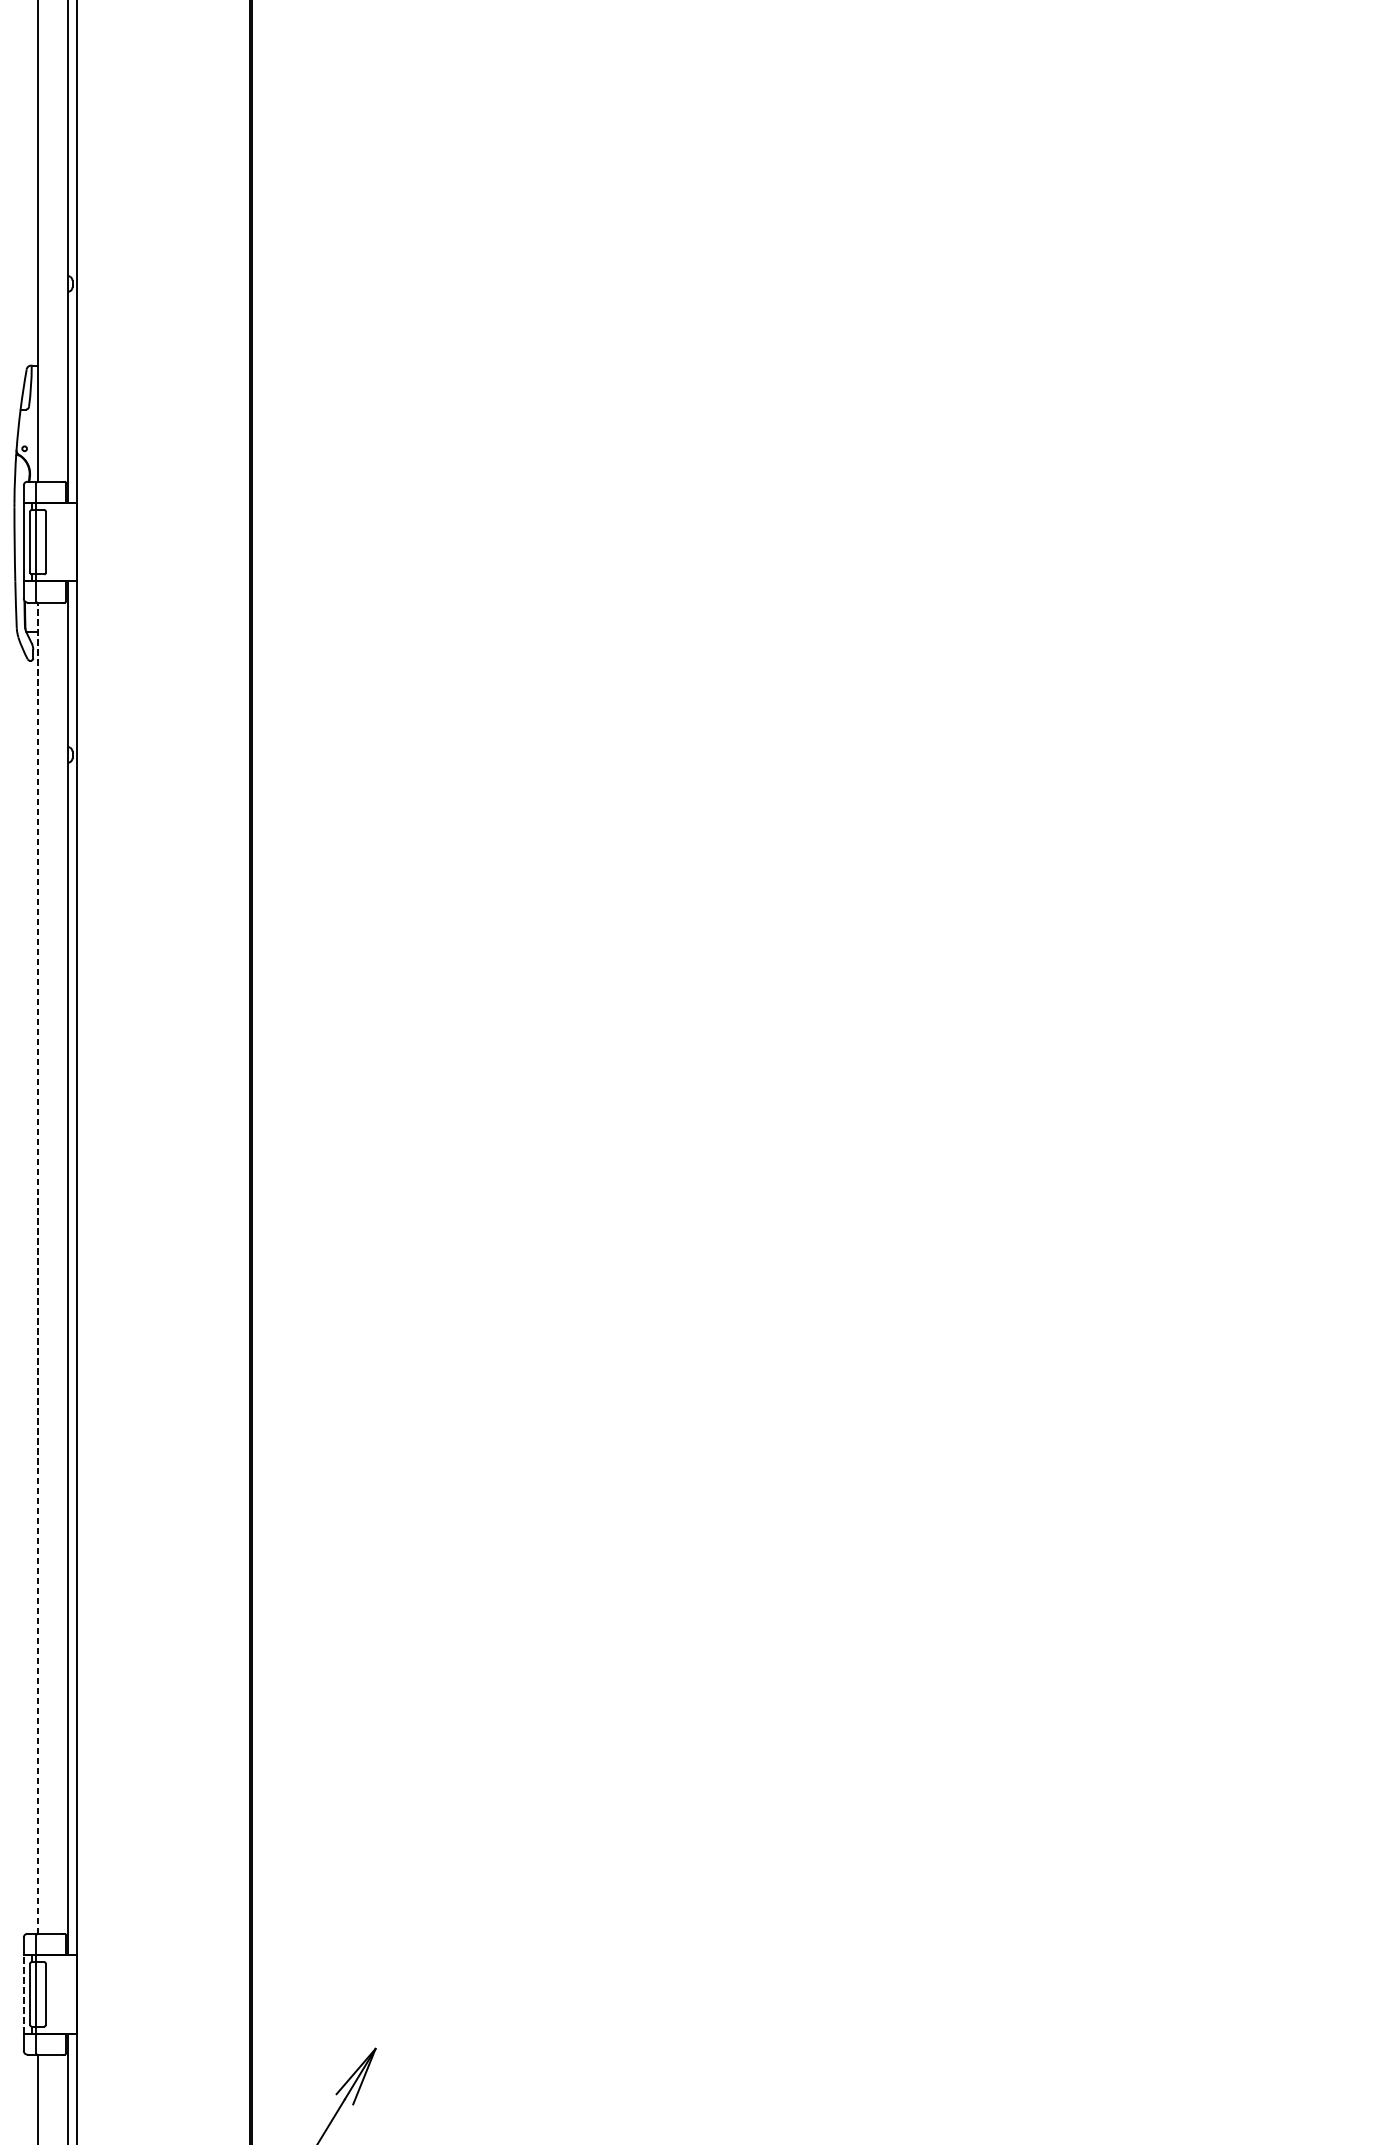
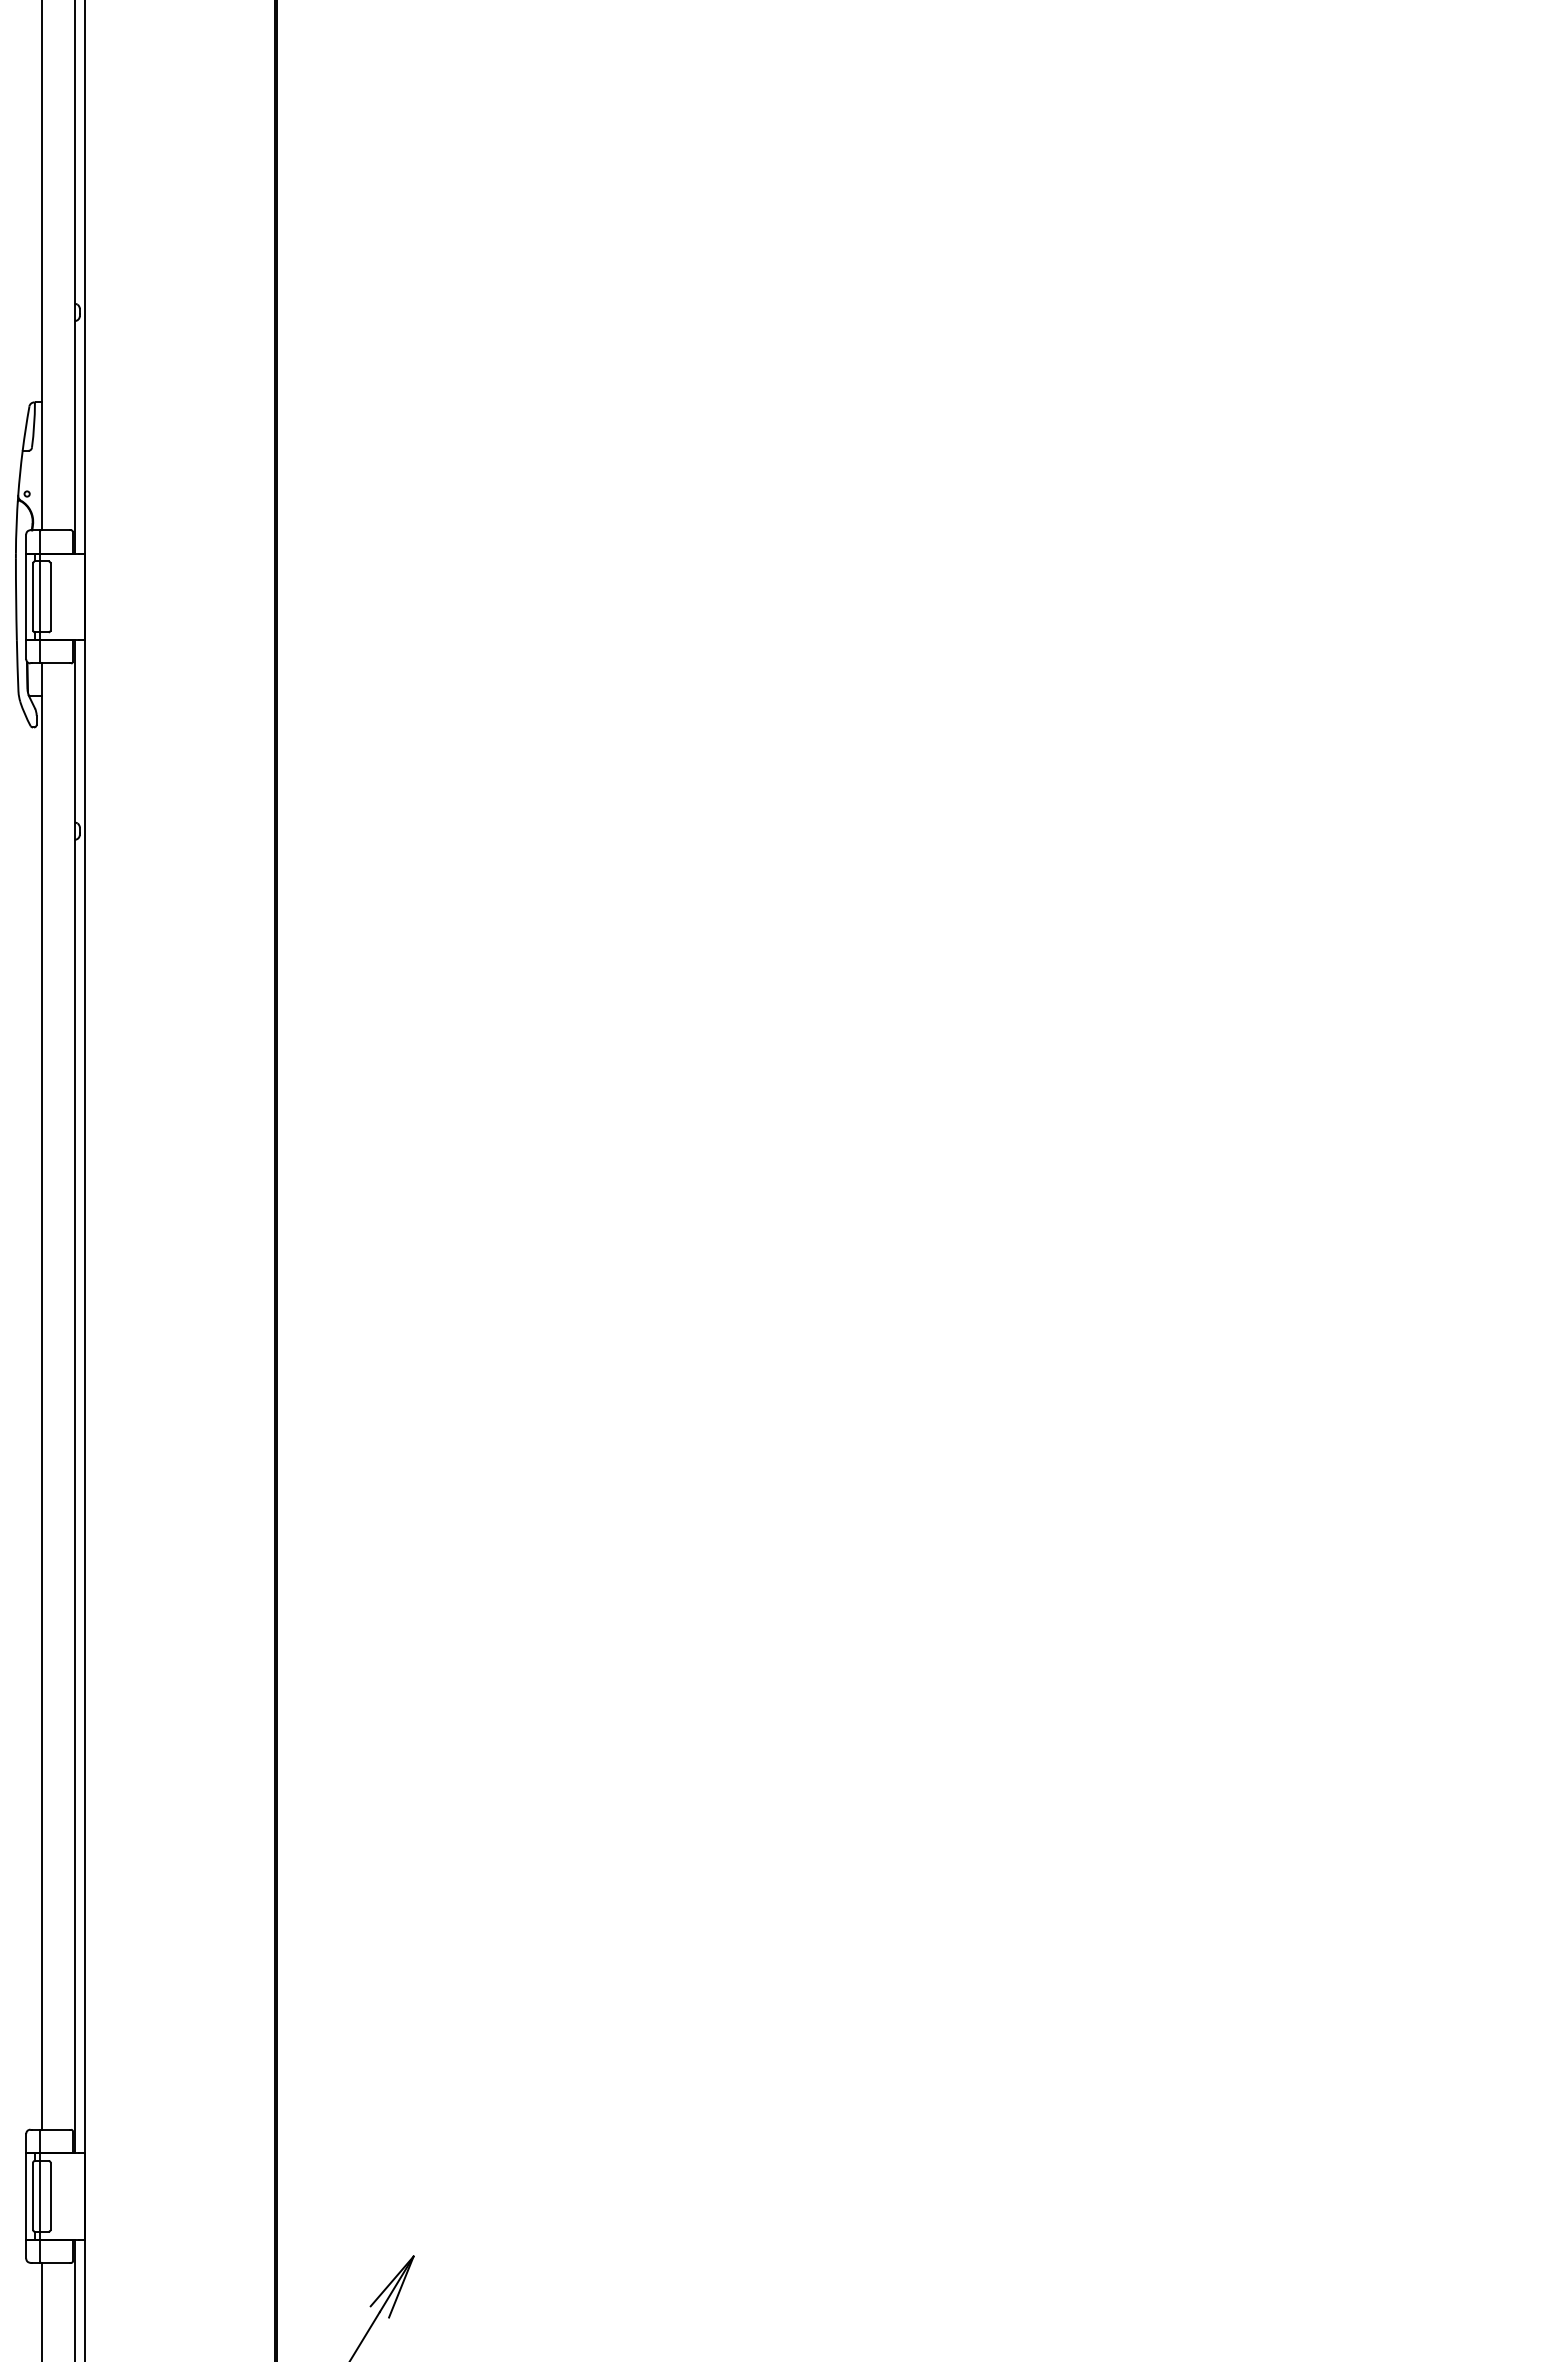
line: (37, 1268) -> (41, 1396), dashed -> solid
line: (24, 1993) -> (26, 2195), dashed -> solid

